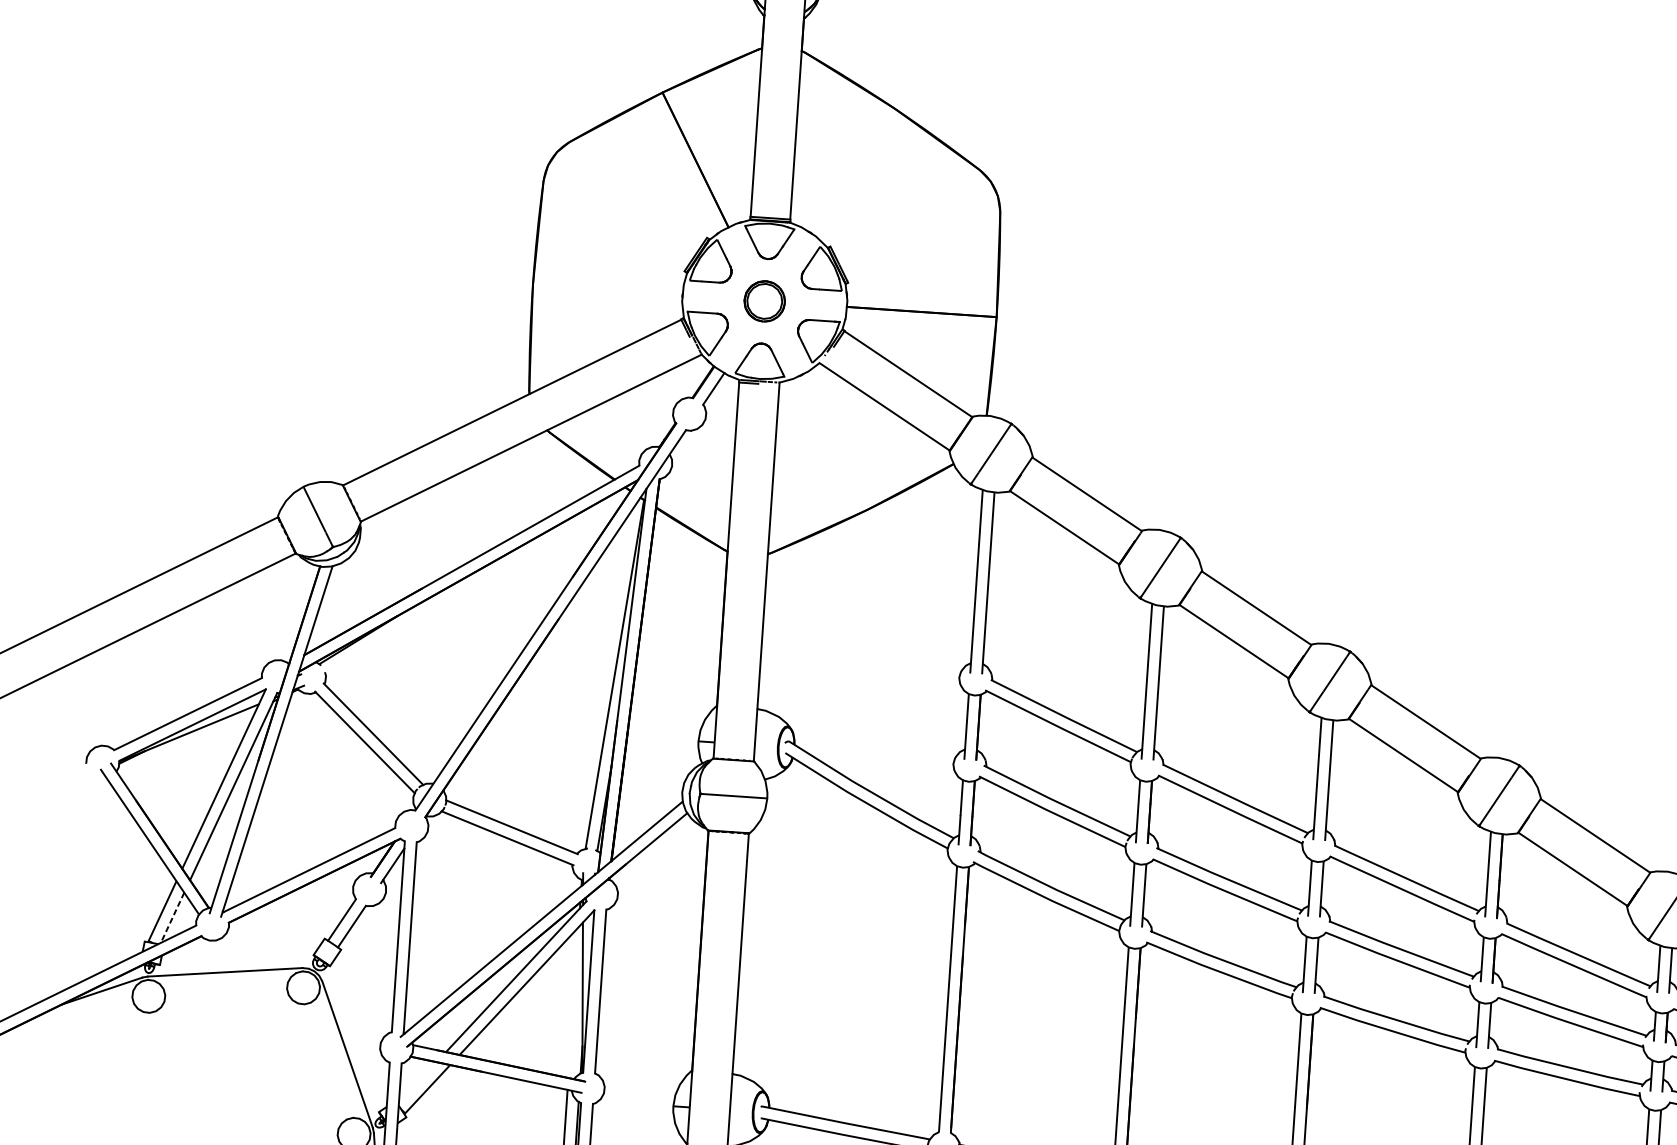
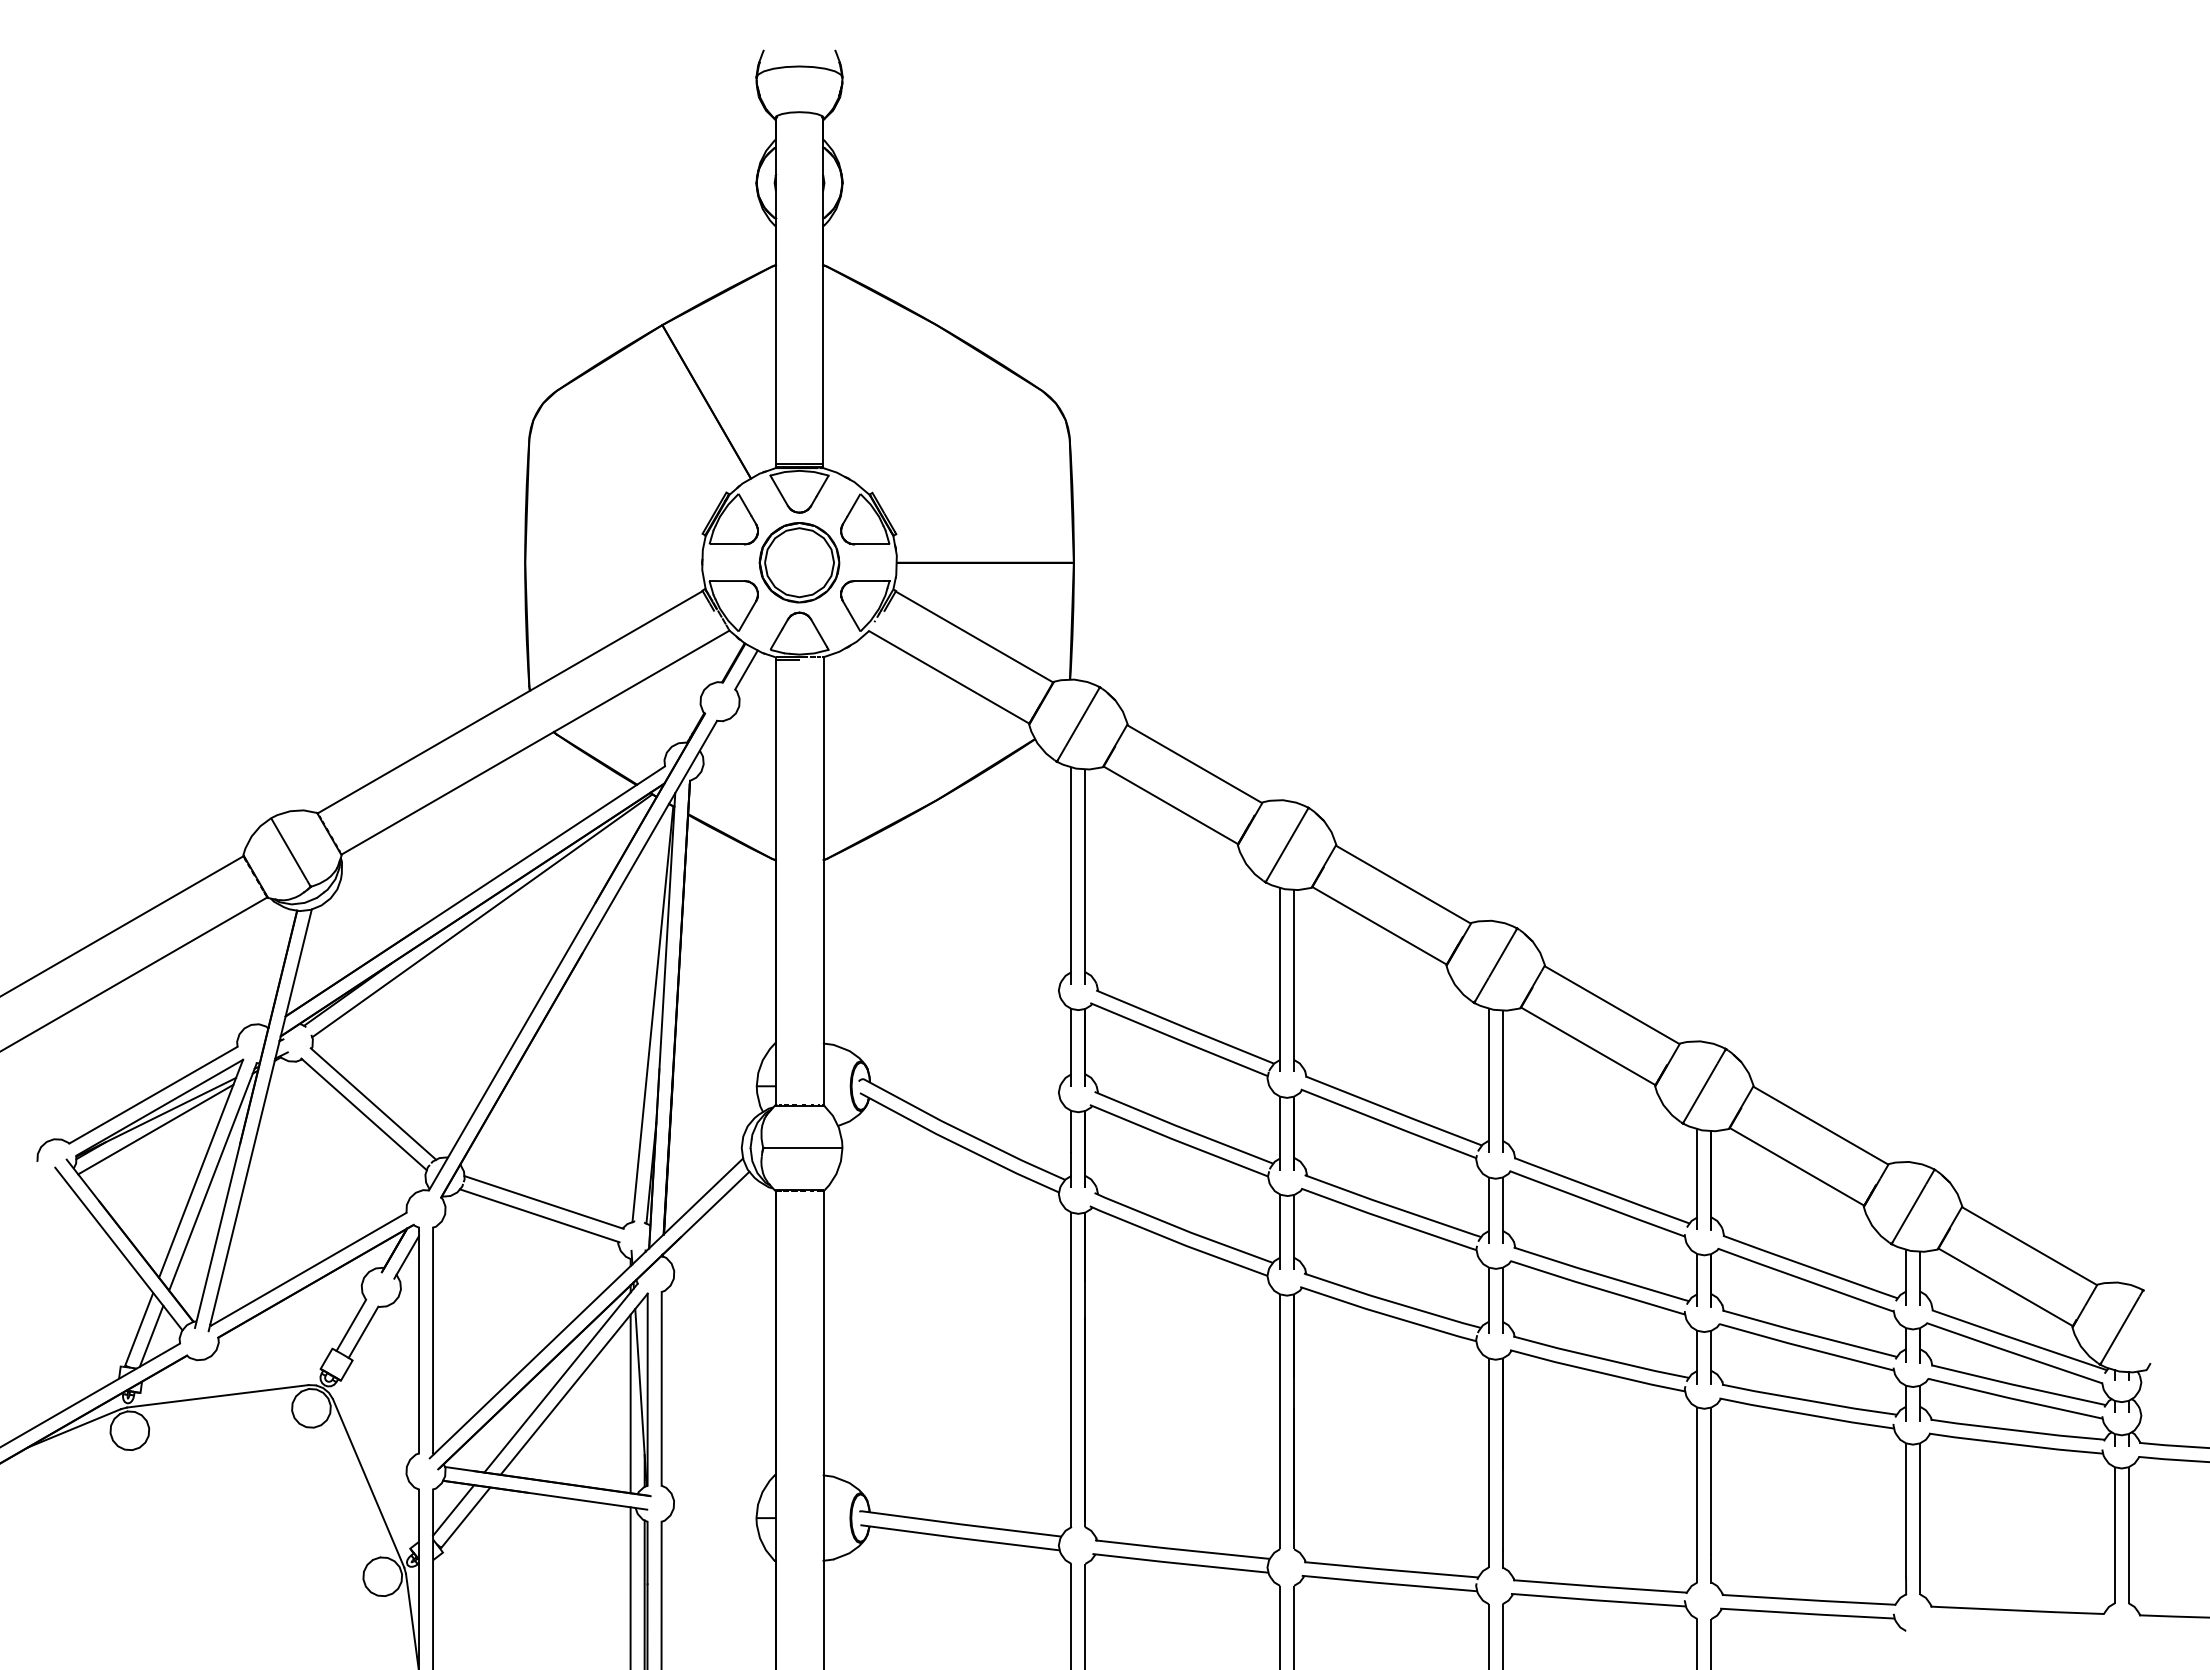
part: (764, 301) -> (799, 562), size x1.67
line: (476, 581) -> (482, 915), added
line: (187, 743) -> (155, 1129), added
line: (172, 917) -> (151, 1336), dashed -> solid
line: (573, 1002) -> (630, 1403), added
line: (417, 1082) -> (453, 1510), added

